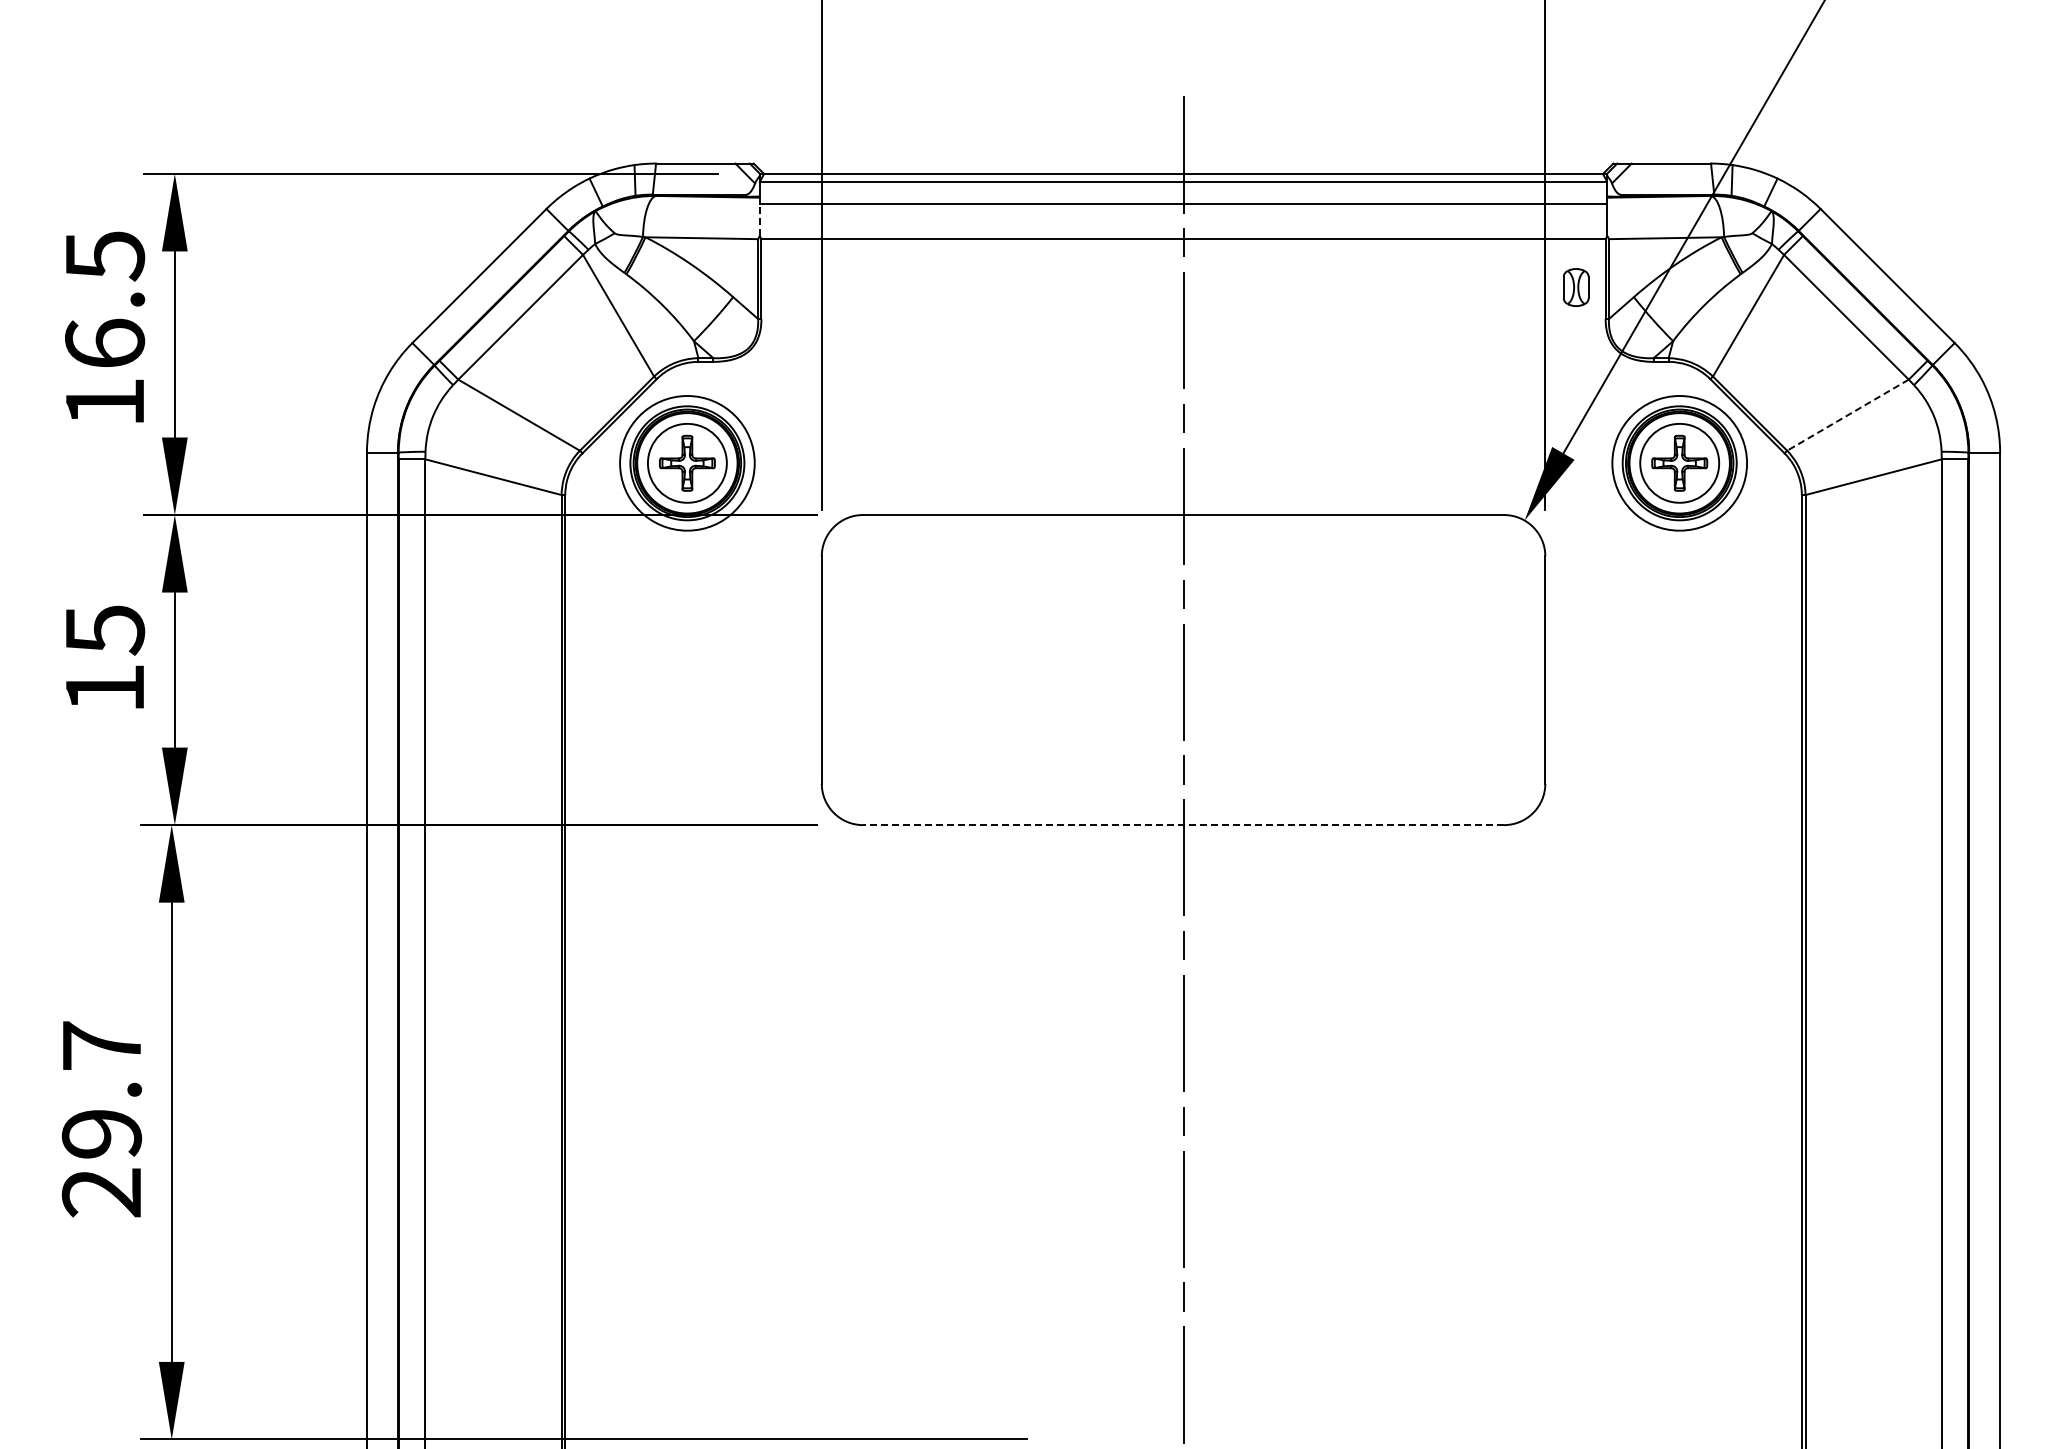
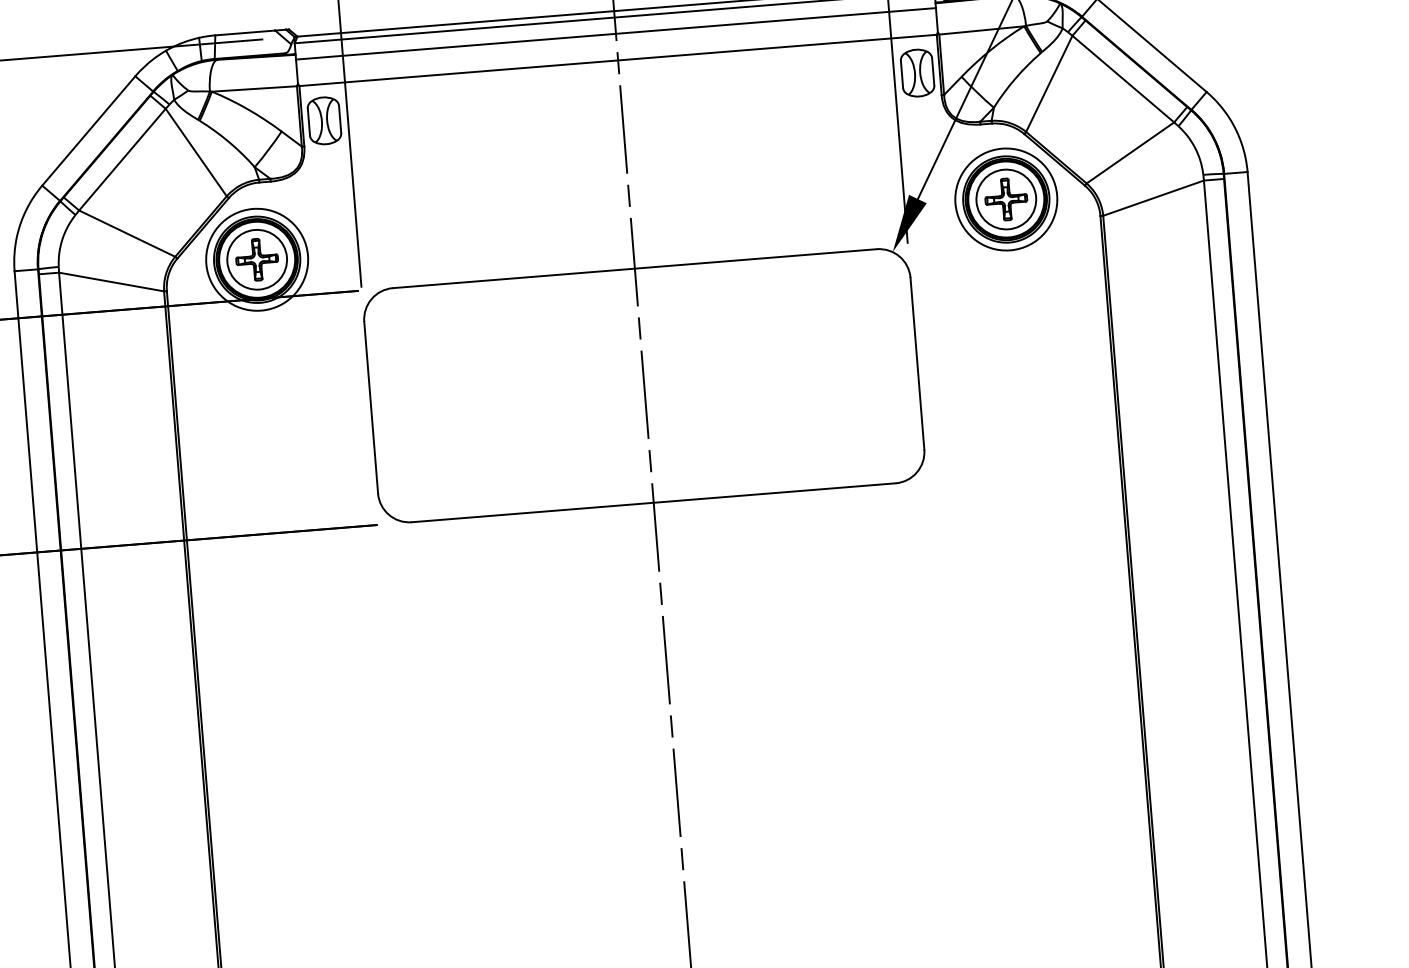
line: (759, 219) -> (296, 71), dashed -> solid
part: (790, 287) -> (324, 120), added
part: (1575, 287) -> (916, 73), size x1.67
line: (1847, 415) -> (1130, 153), dashed -> solid
line: (1183, 825) -> (653, 503), dashed -> solid

